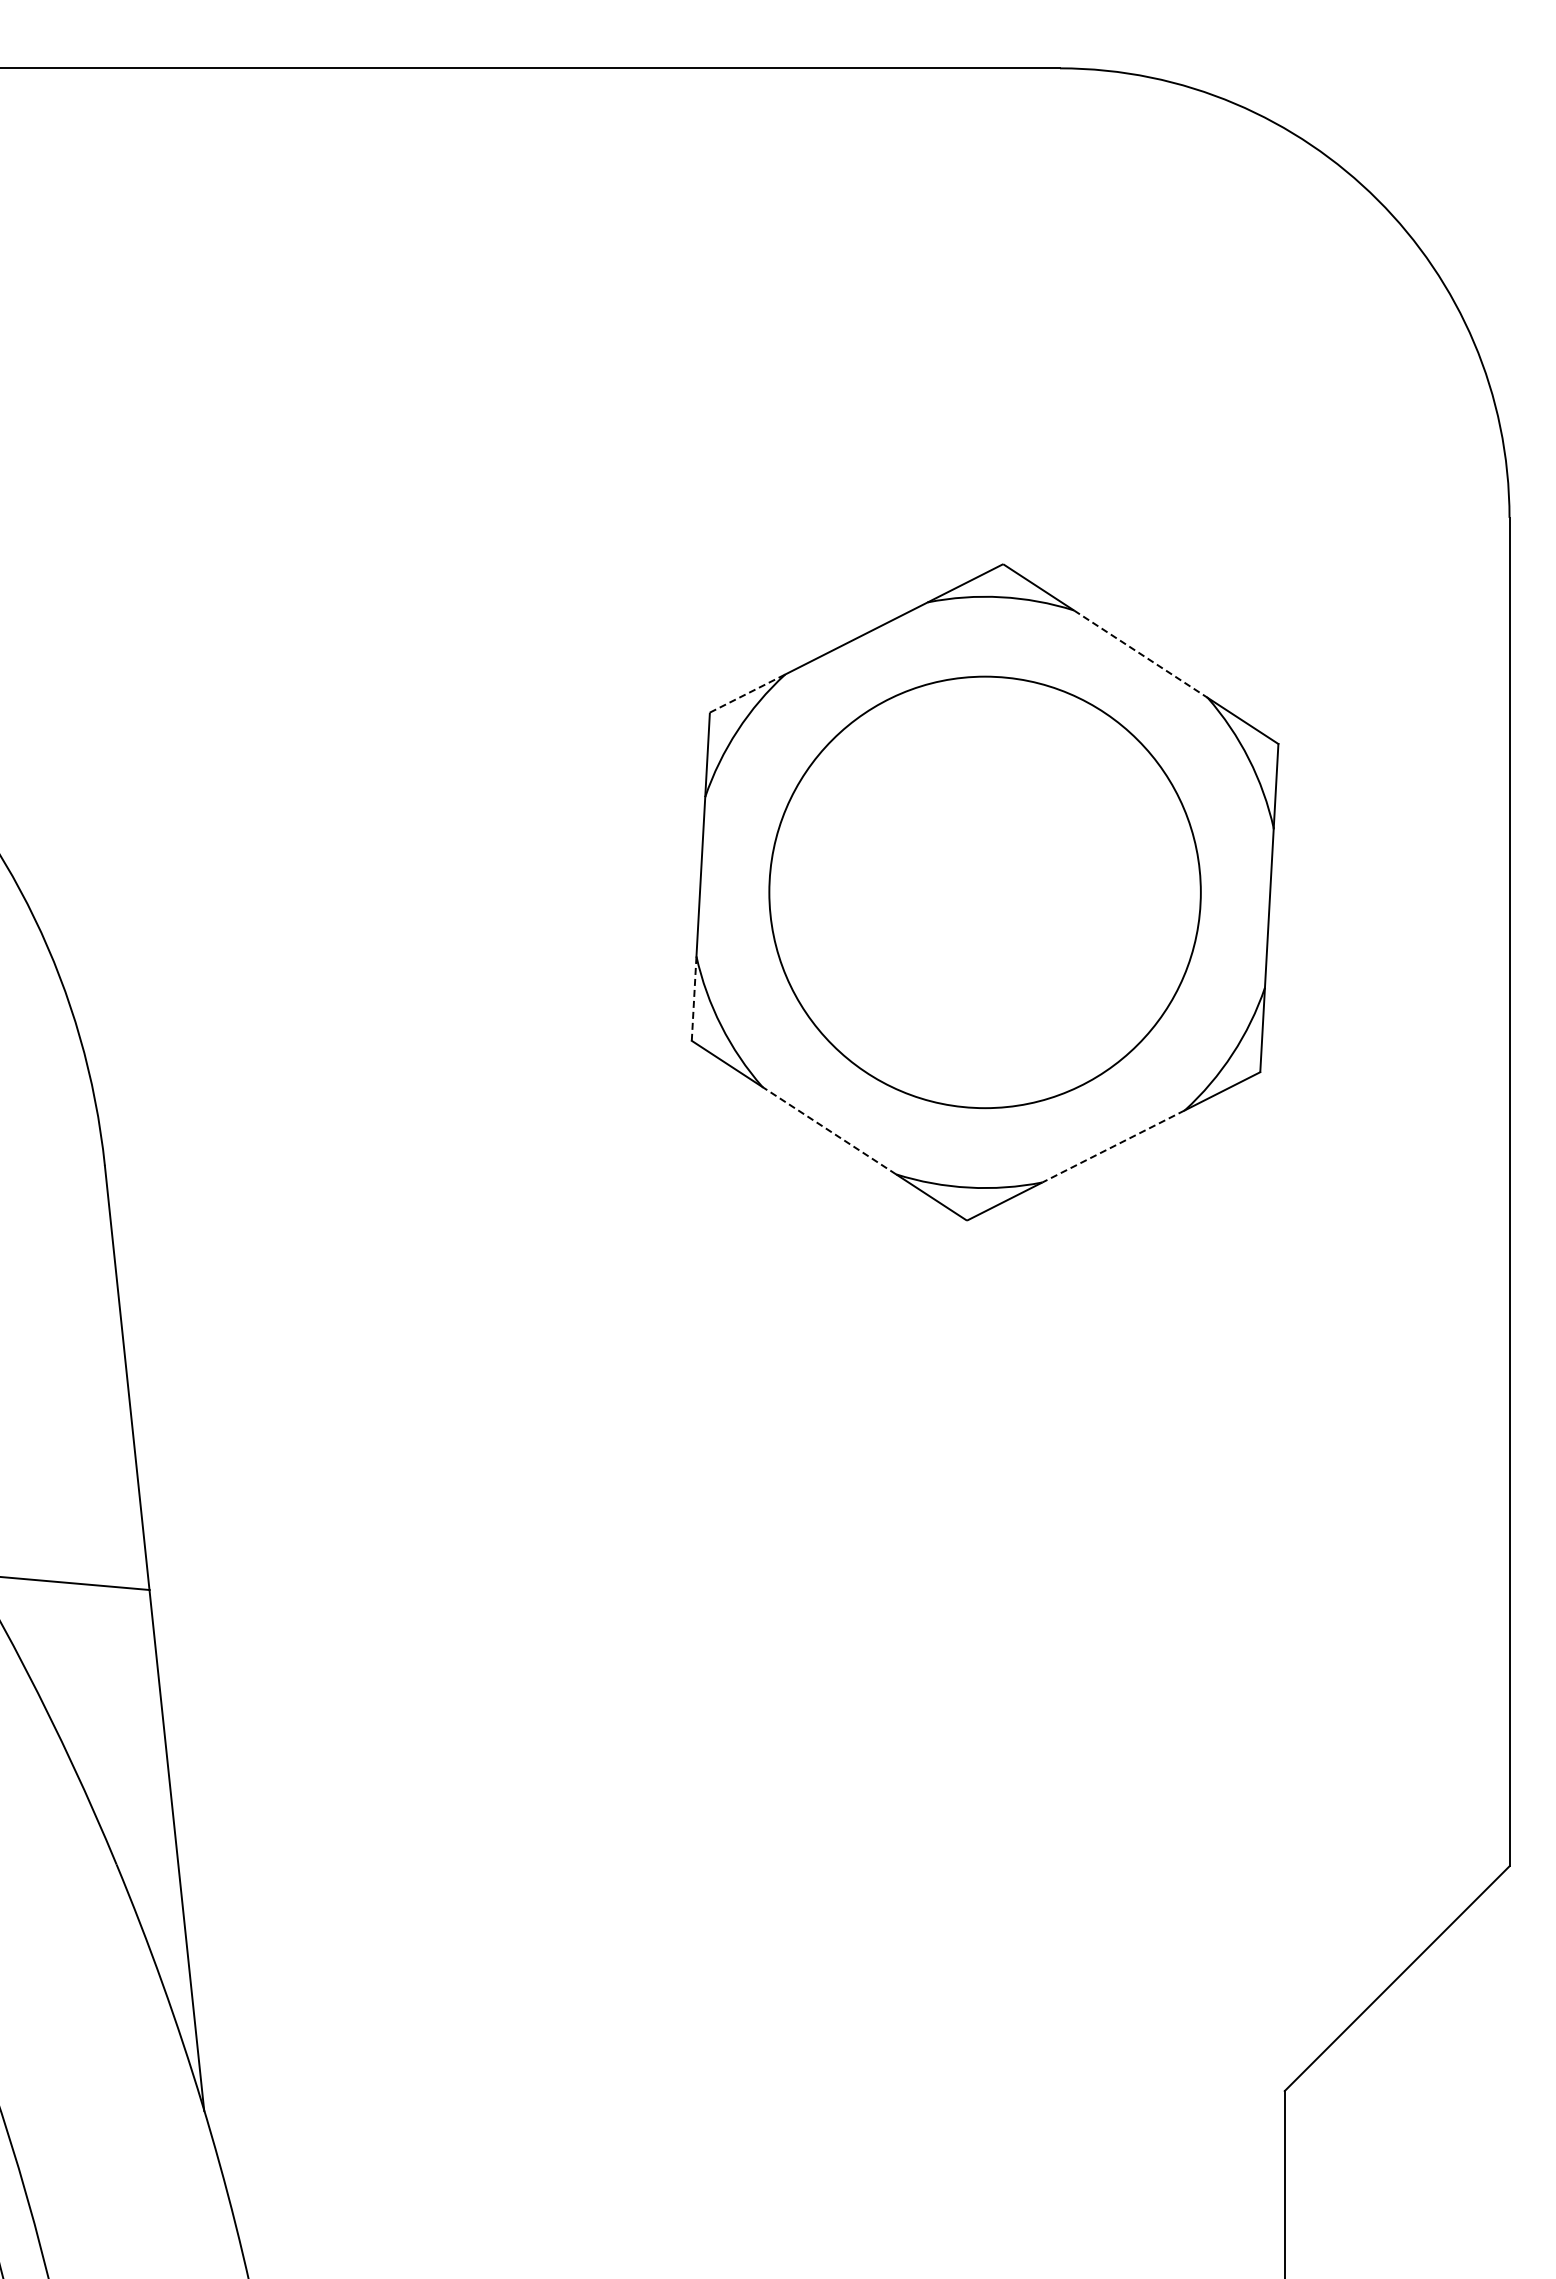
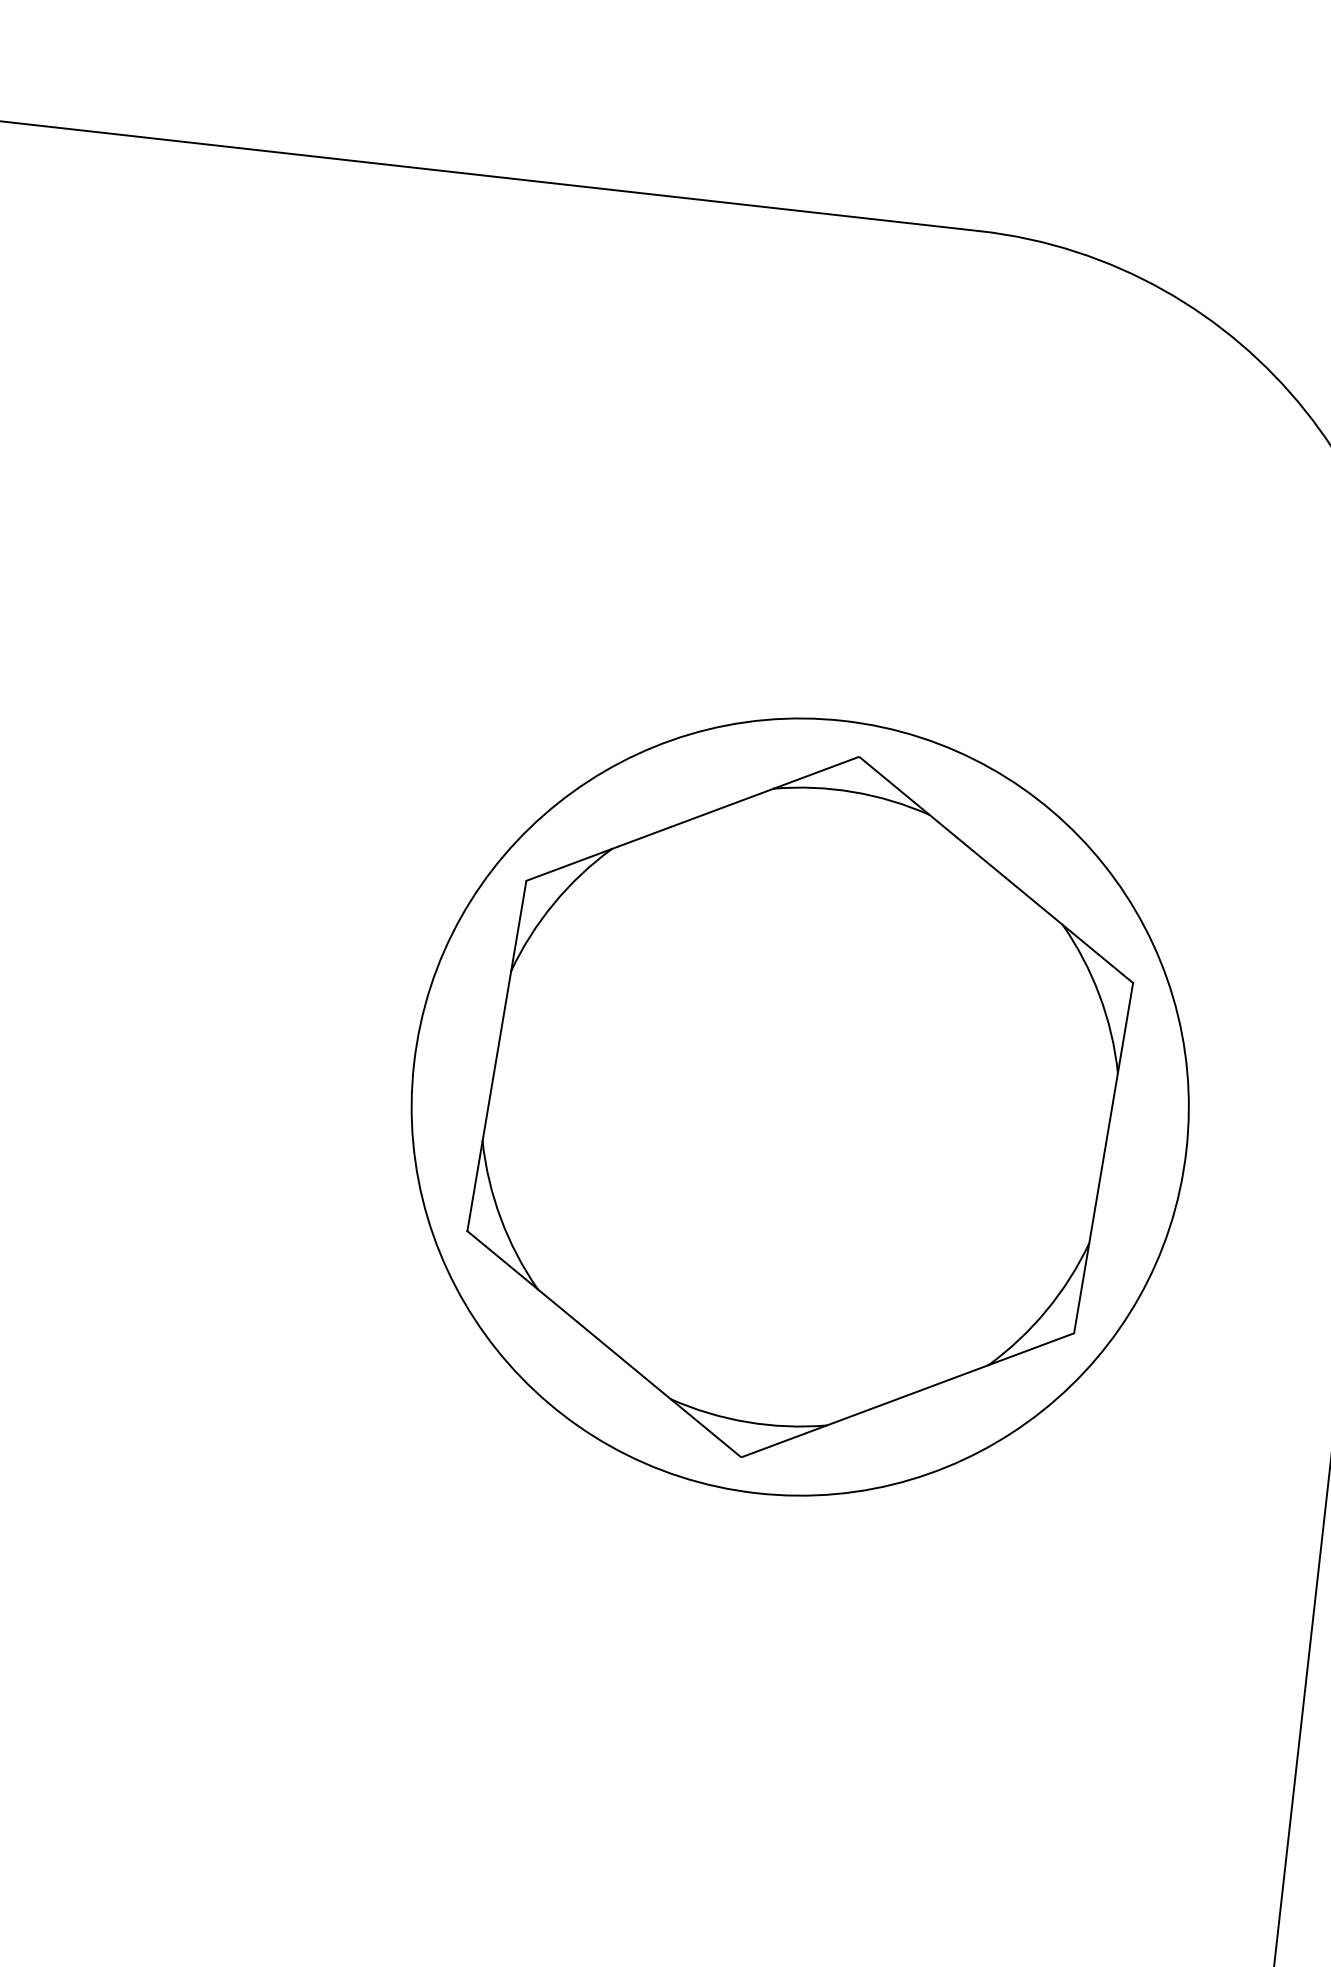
line: (1140, 654) -> (995, 870), dashed -> solid
line: (748, 693) -> (570, 864), dashed -> solid
circle: (984, 892) -> (799, 1107), size x1.67
line: (694, 998) -> (475, 1185), dashed -> solid
line: (829, 1130) -> (604, 1344), dashed -> solid
line: (1113, 1146) -> (907, 1395), dashed -> solid

